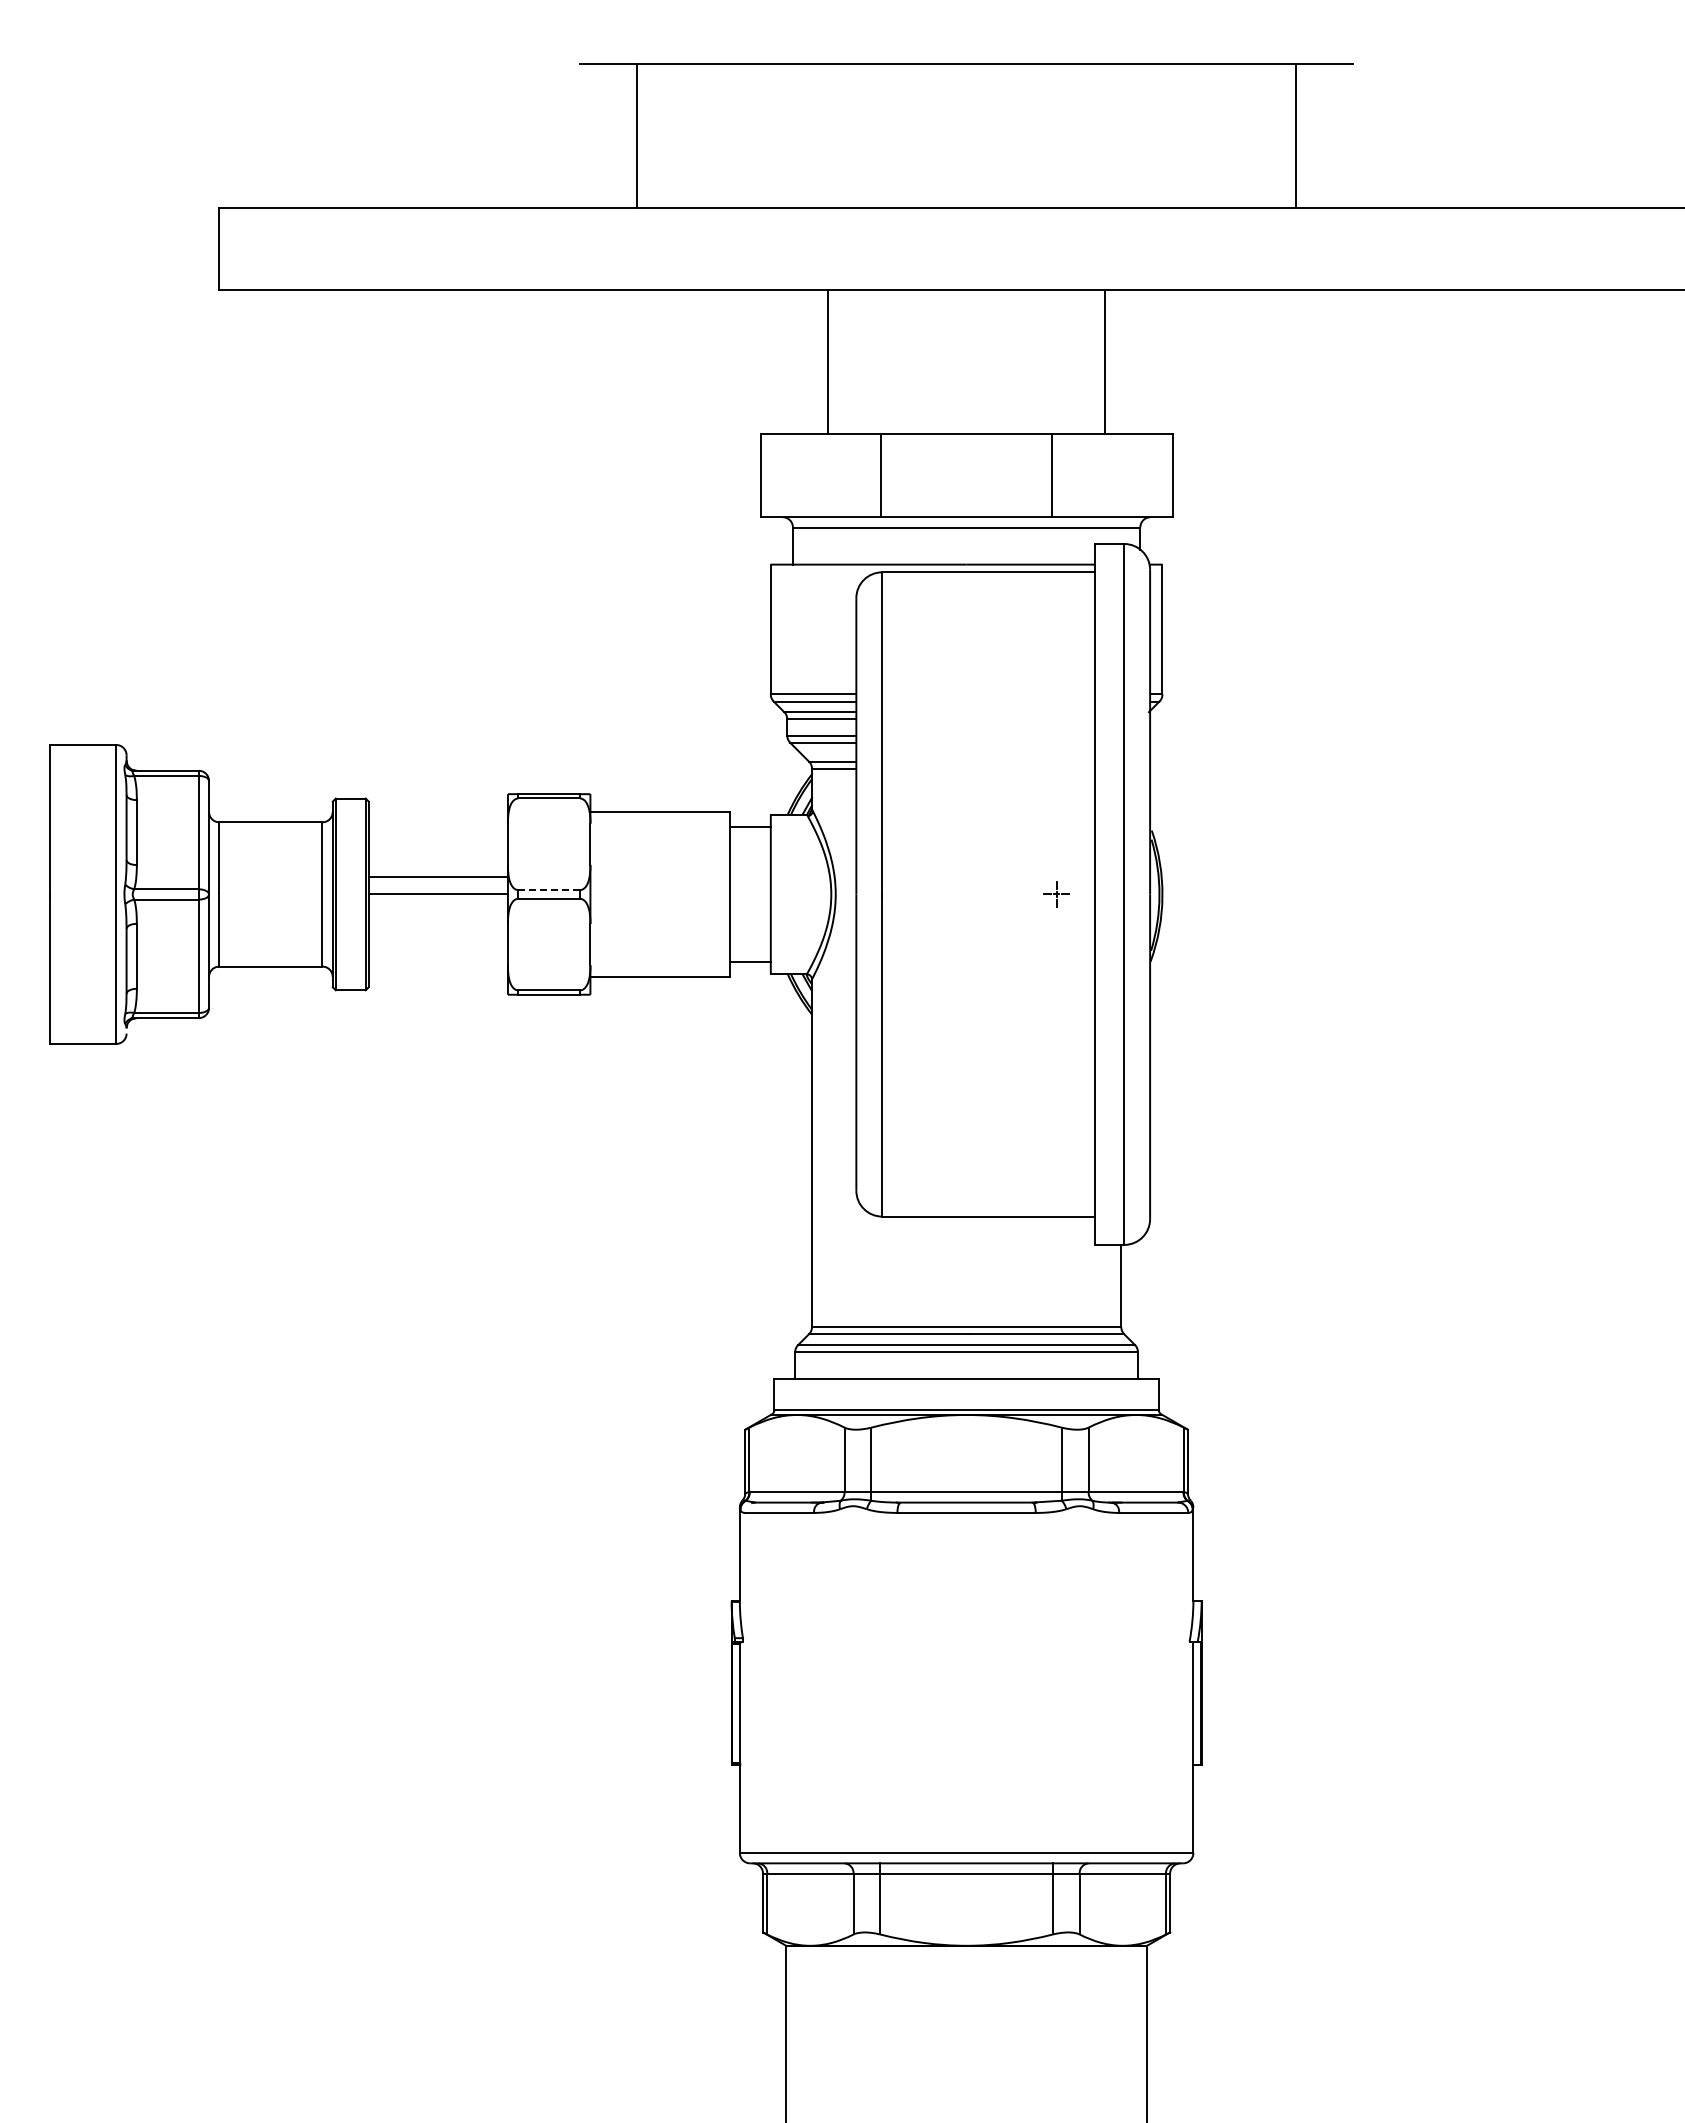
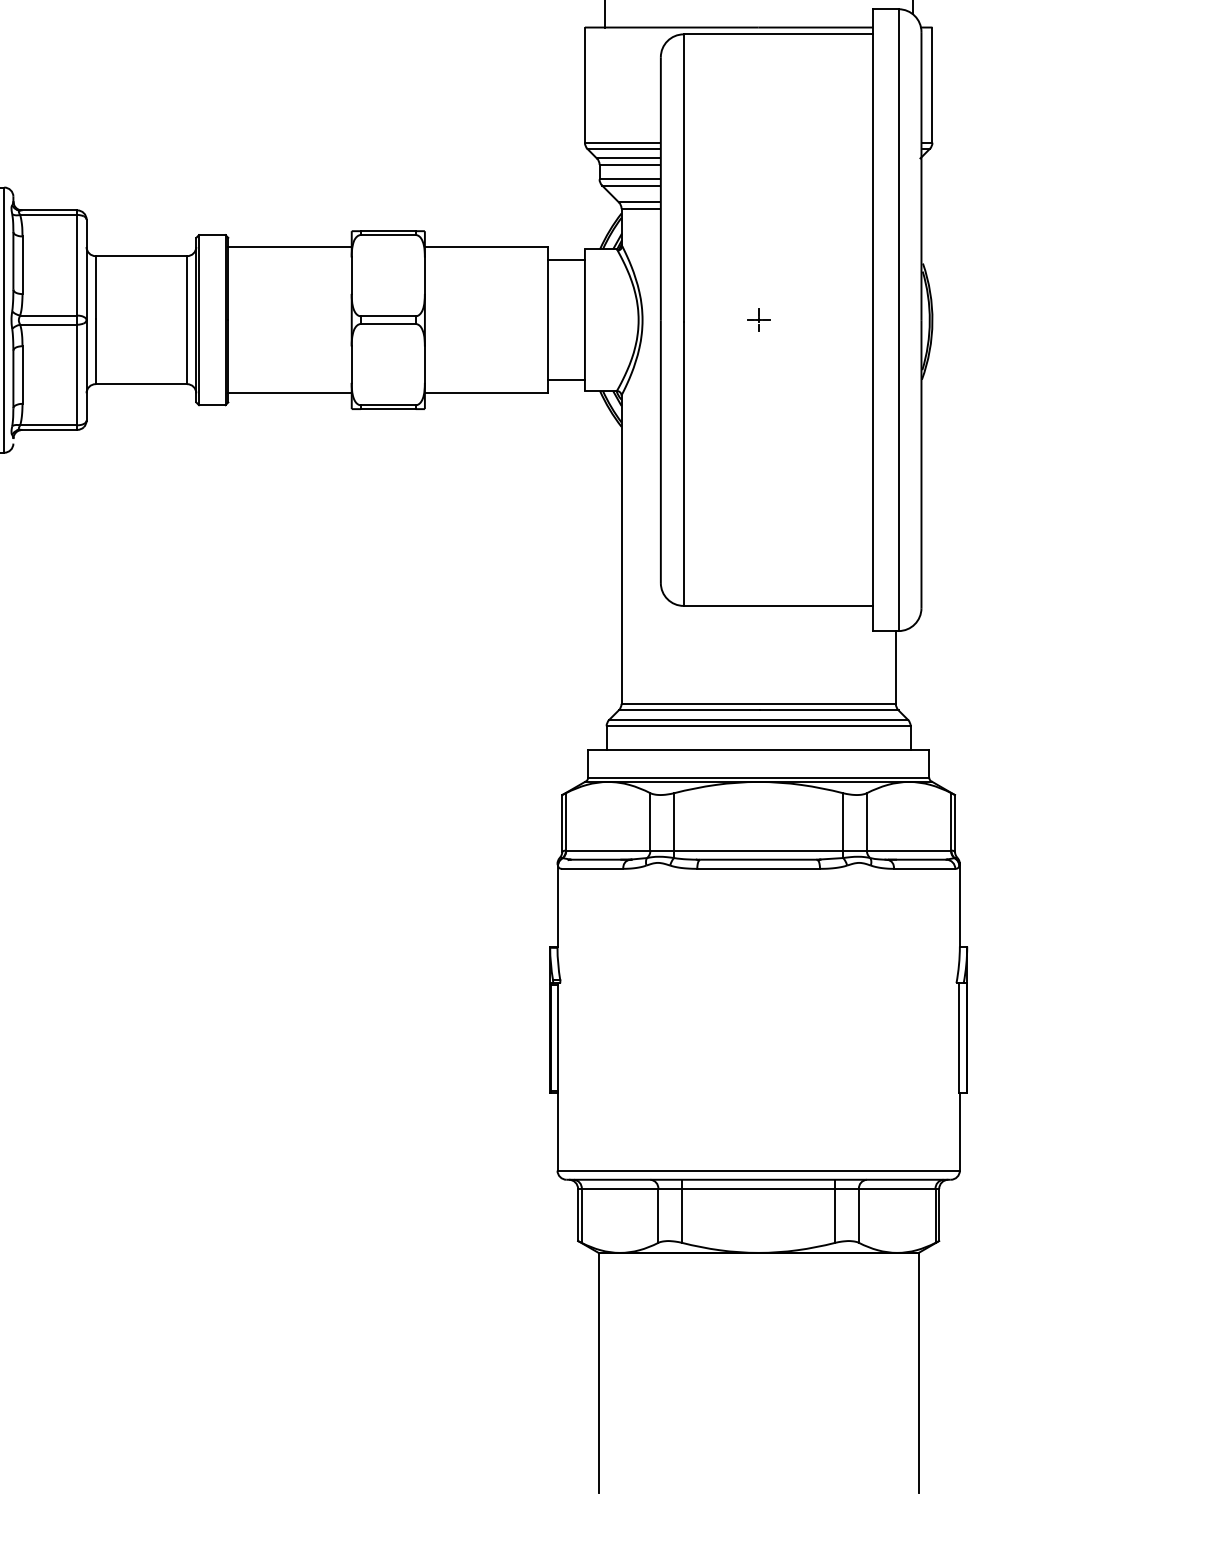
line: (437, 876) -> (289, 392), moved
line: (549, 890) -> (388, 316), dashed -> solid
line: (437, 894) -> (289, 247), moved
part: (1056, 894) -> (758, 320), moved

